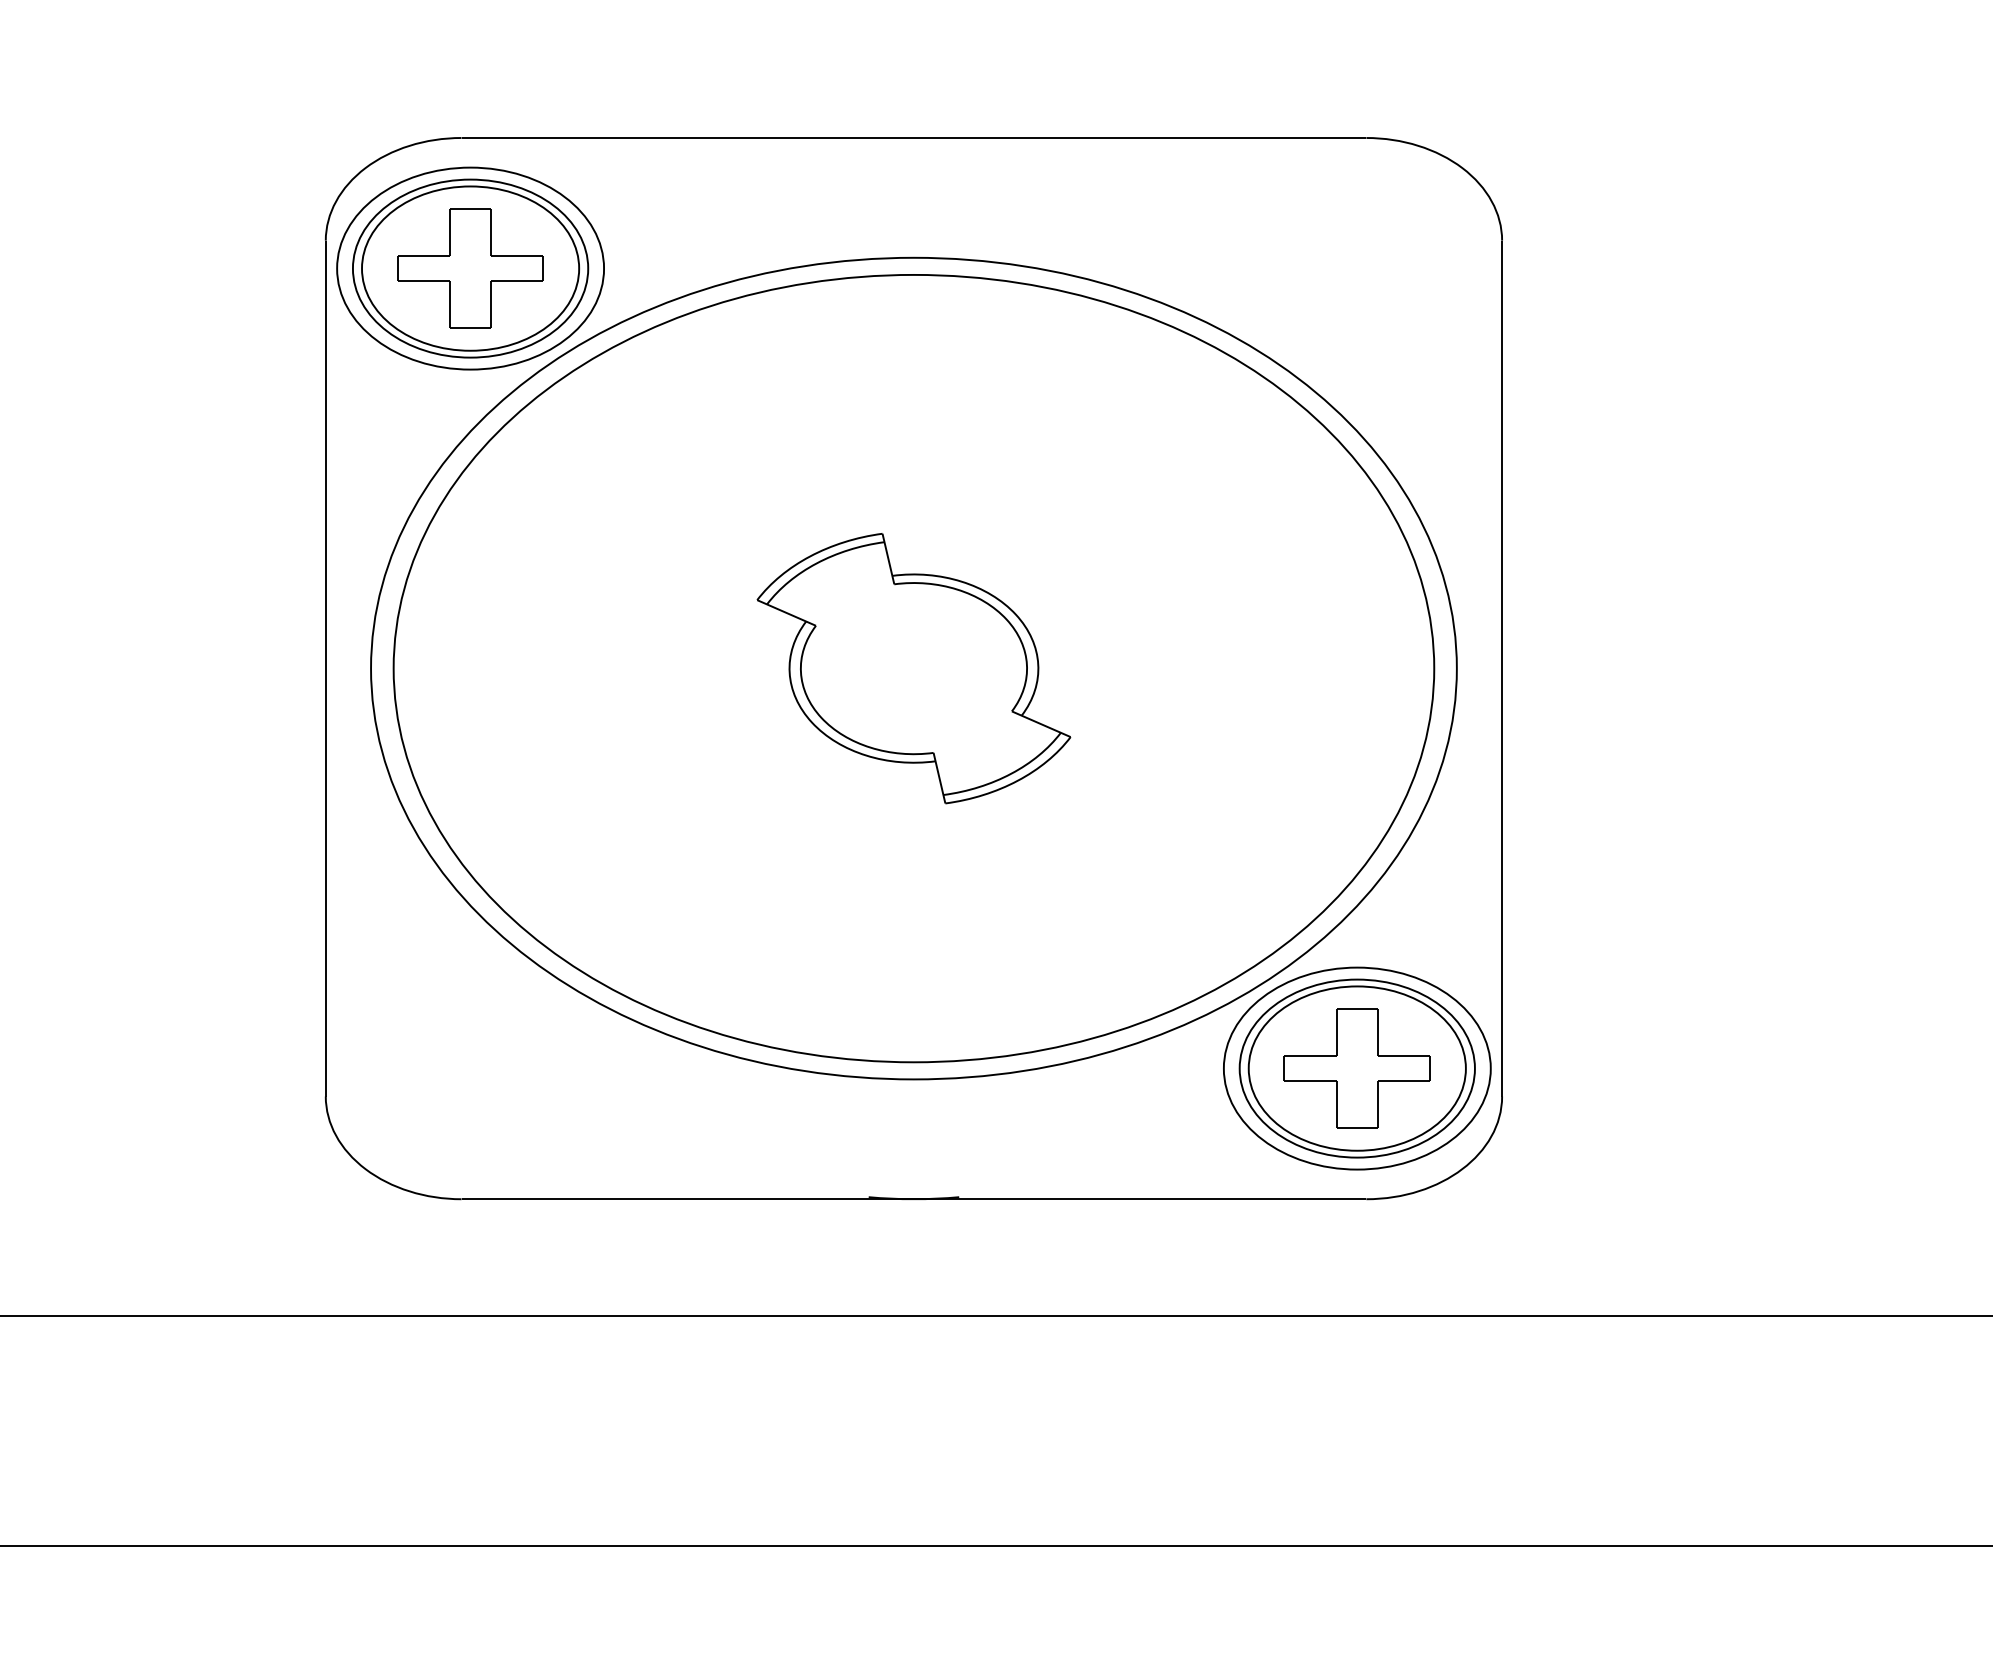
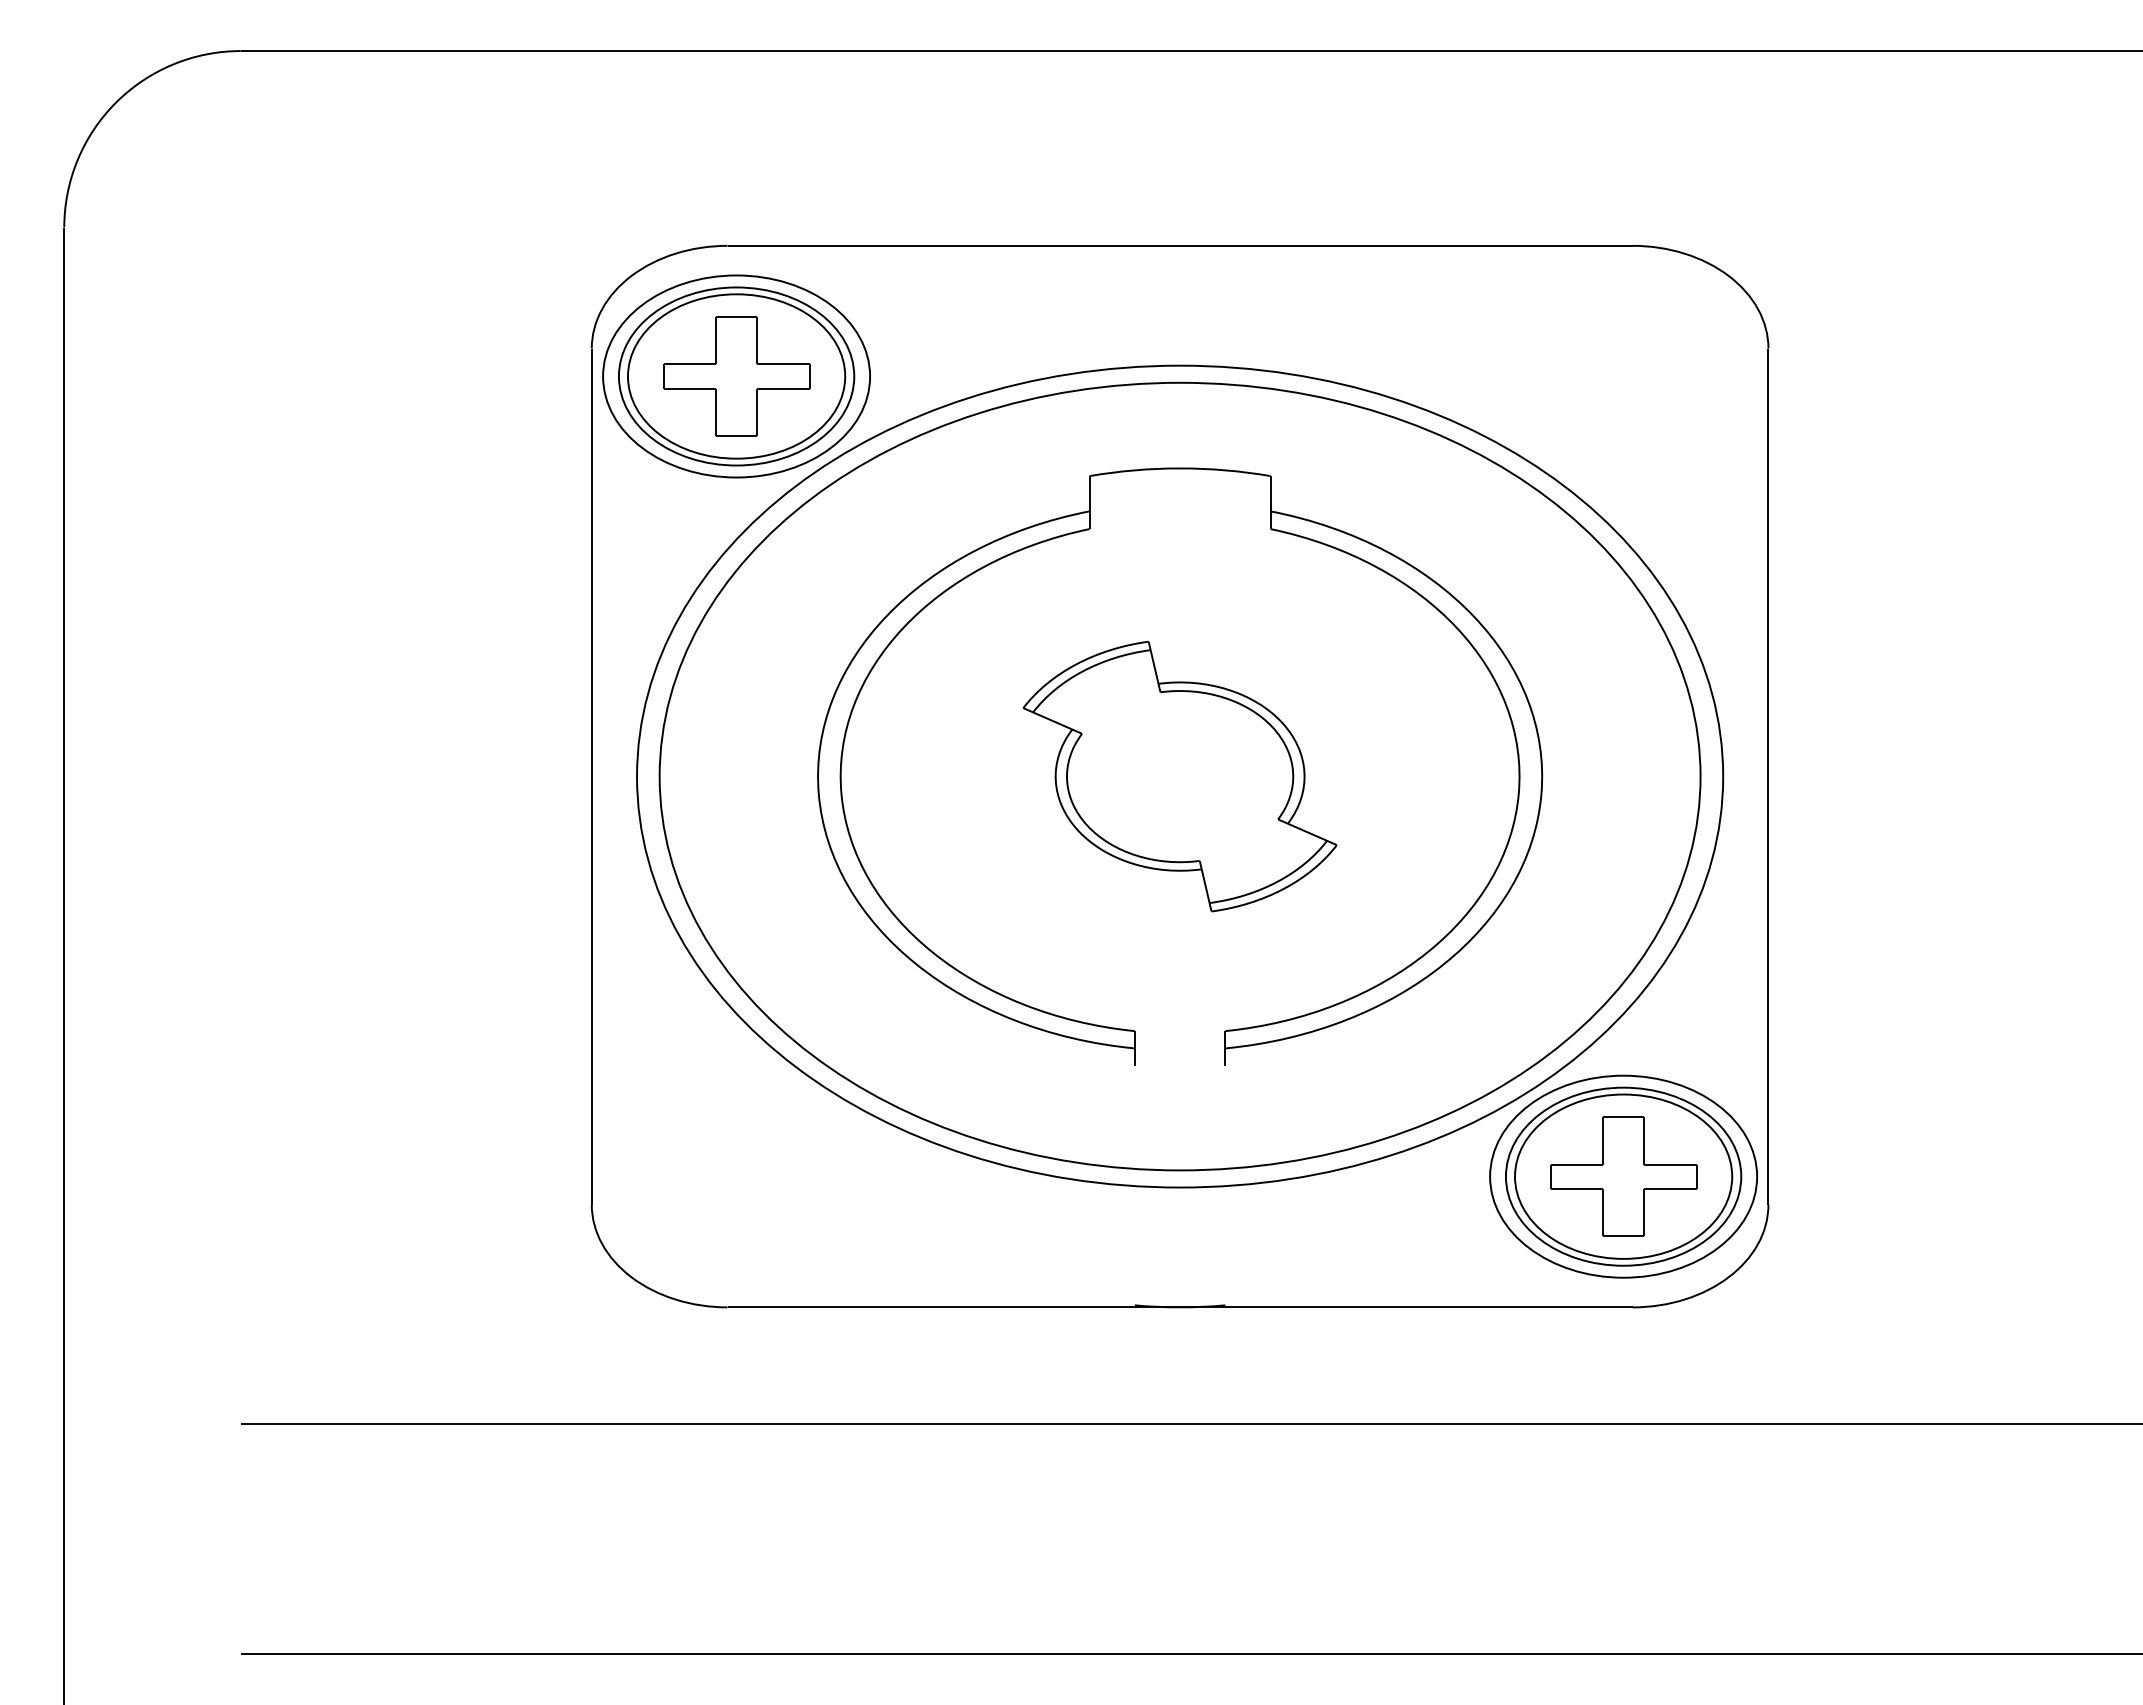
part: (1005, 422) -> (1271, 530), added

